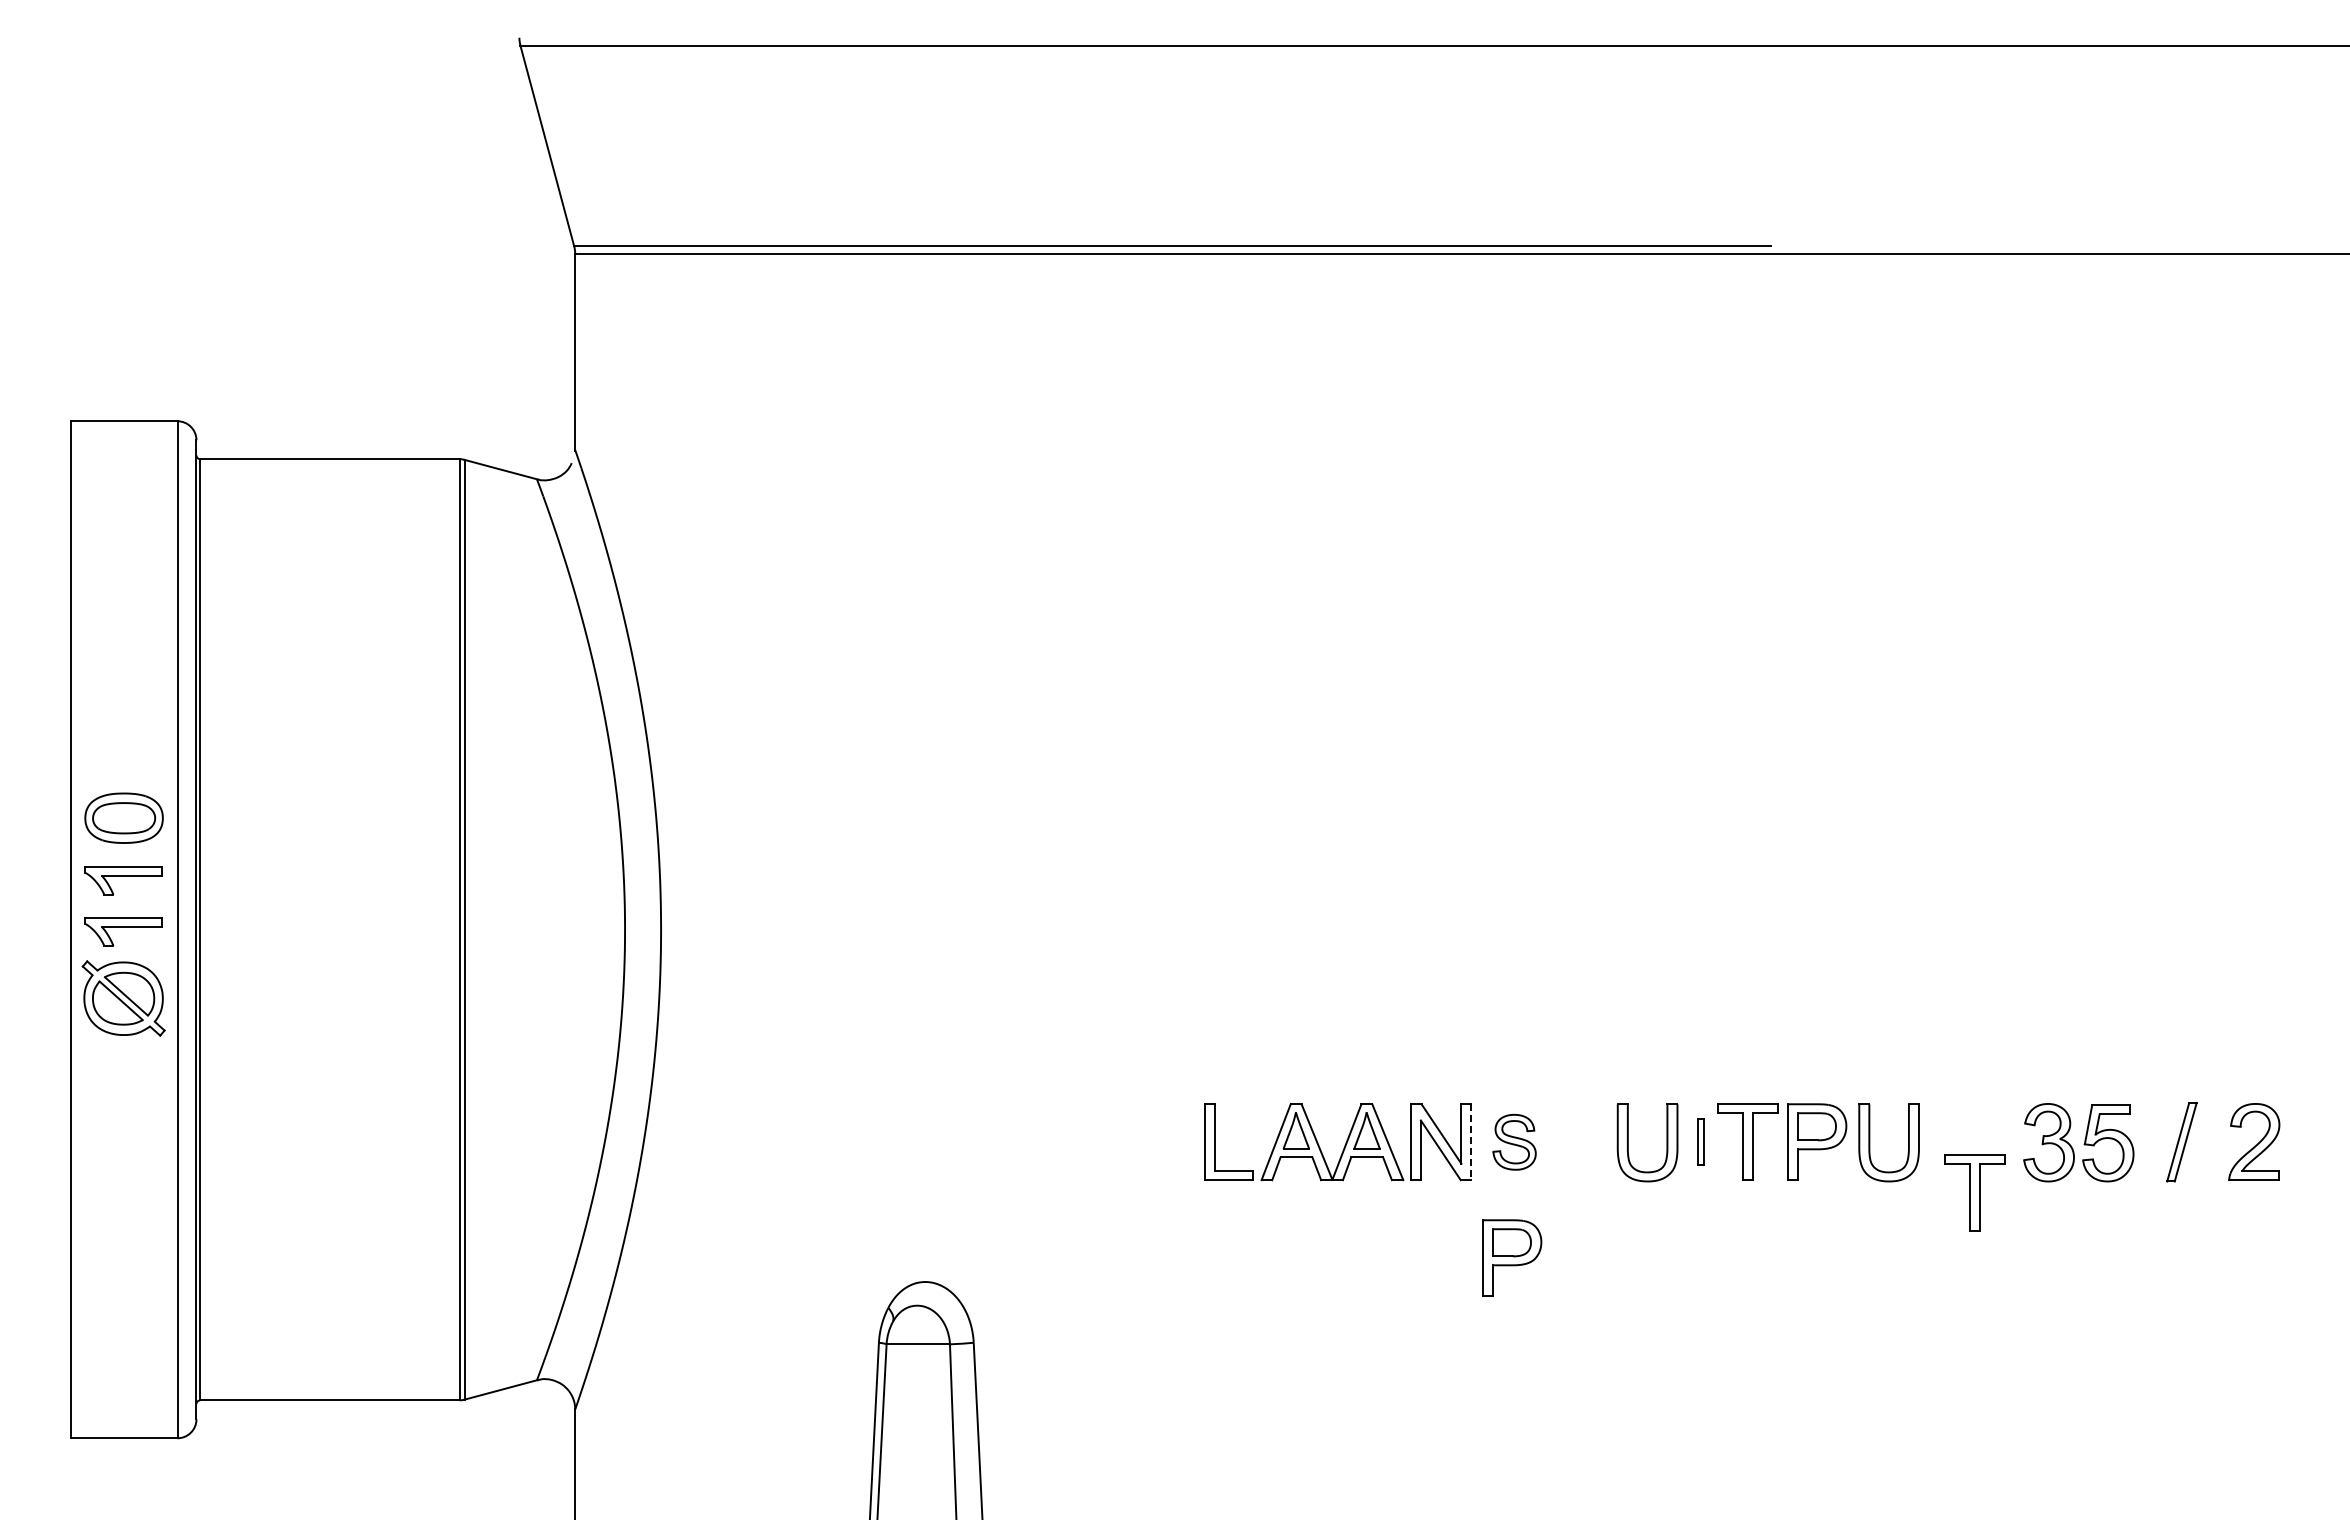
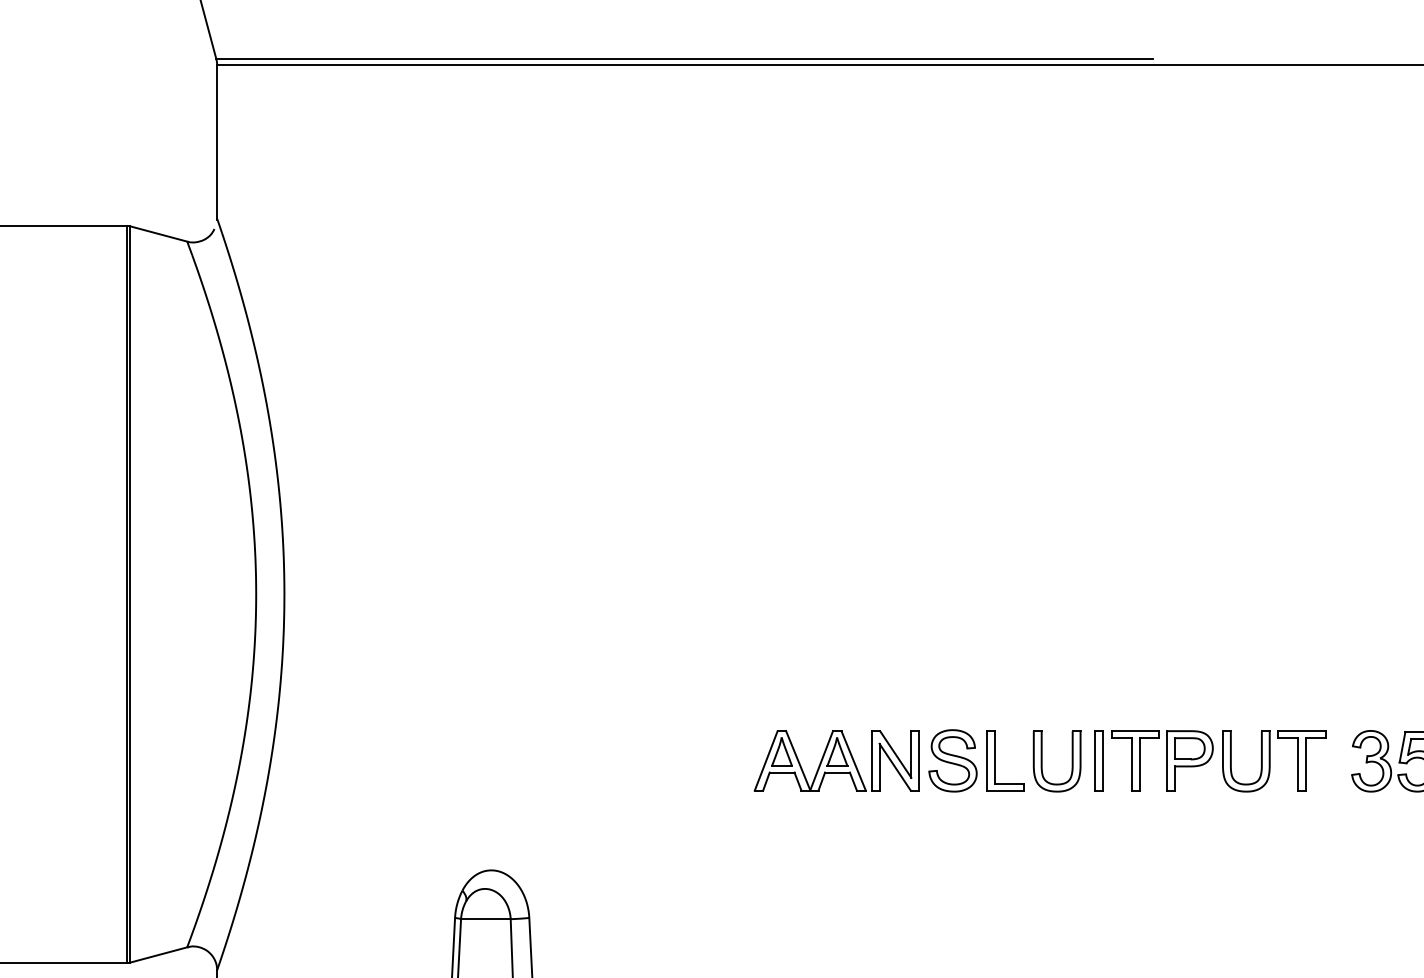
part: (1215, 1141) -> (995, 760), moved
part: (1700, 1141) -> (1098, 760), size x1.67
line: (1471, 1142) -> (919, 761), dashed -> solid
part: (1514, 1142) -> (952, 761), size x1.43
part: (1974, 1192) -> (1301, 760), moved
part: (1512, 1257) -> (951, 851), removed

